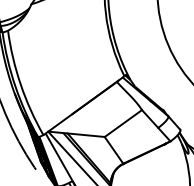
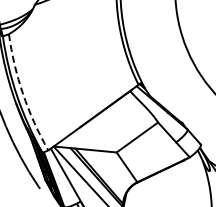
arc: (21, 84) -> (23, 94), solid -> dashed

